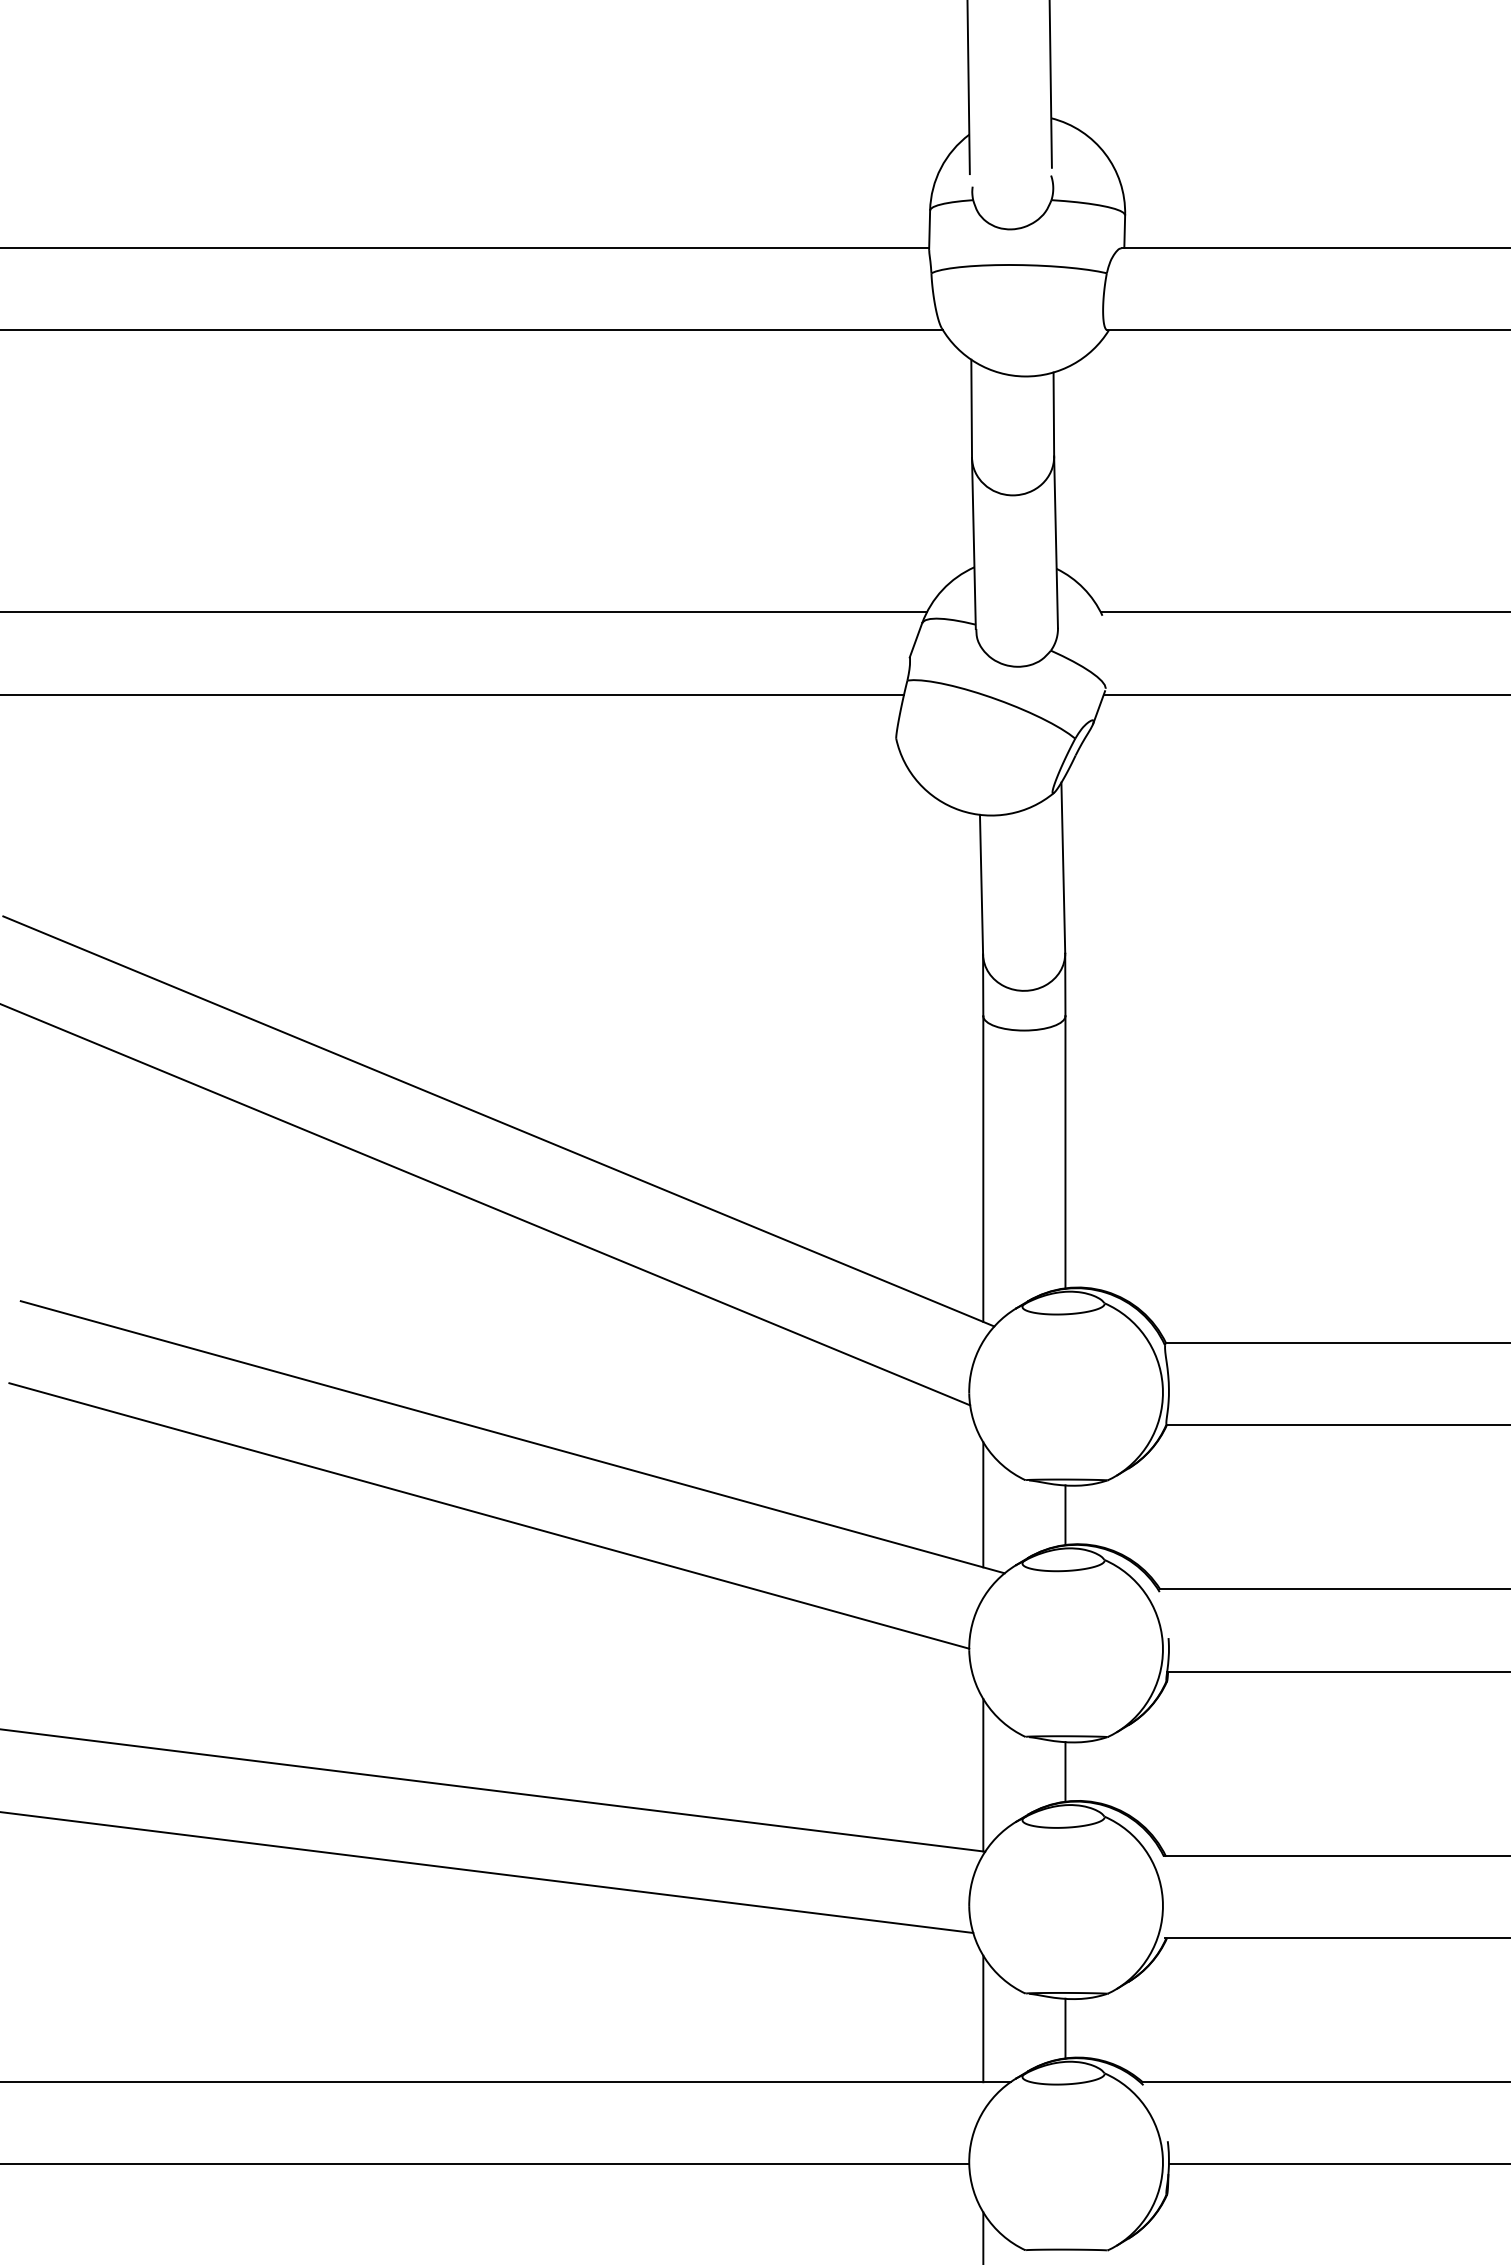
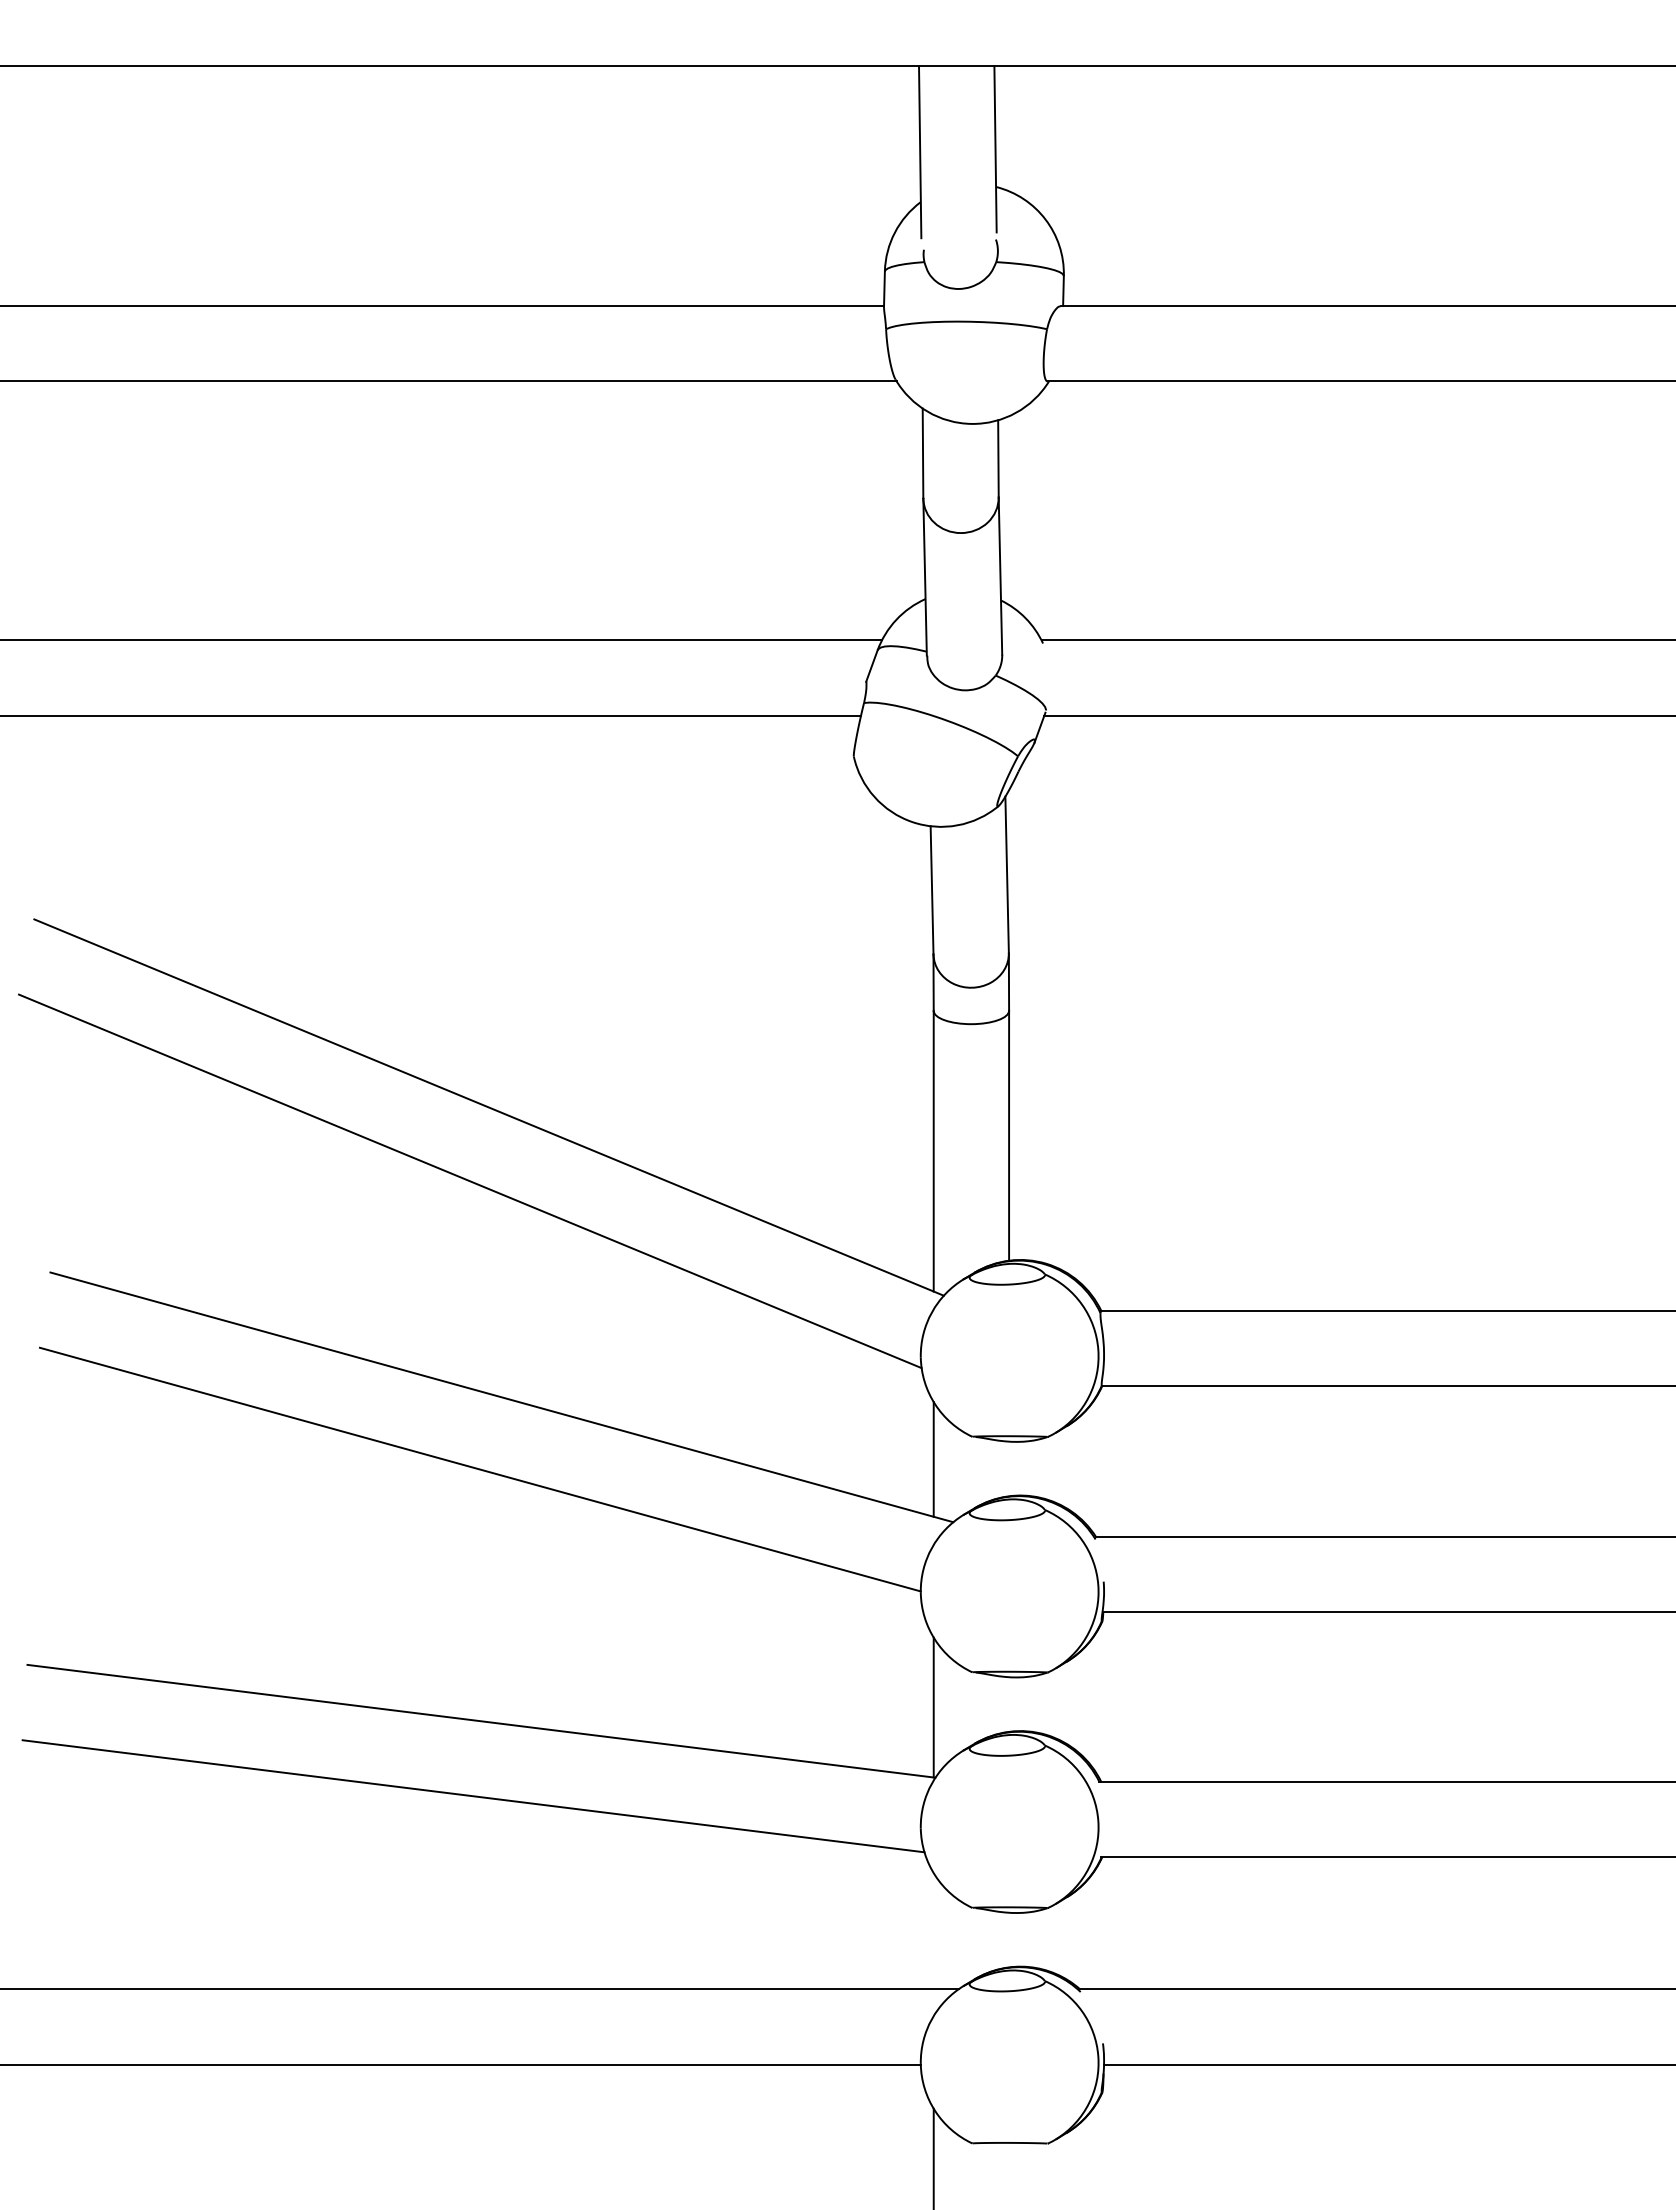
line: (1065, 1514) -> (1009, 1468), removed
line: (1065, 1771) -> (1009, 1704), removed
line: (983, 2019) -> (933, 1931), removed
line: (1065, 2027) -> (1009, 1939), removed

